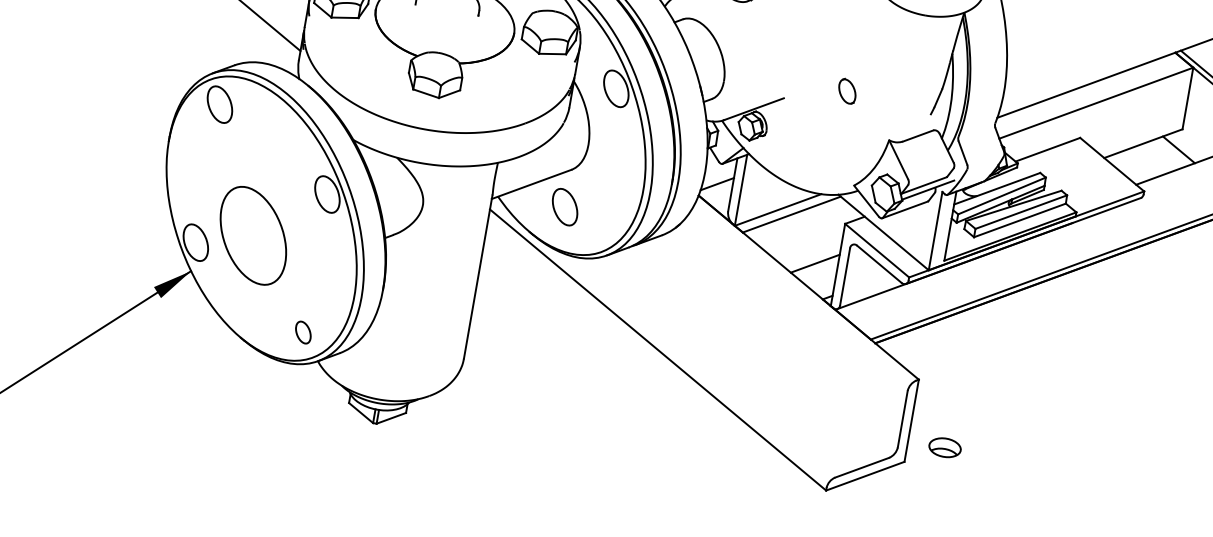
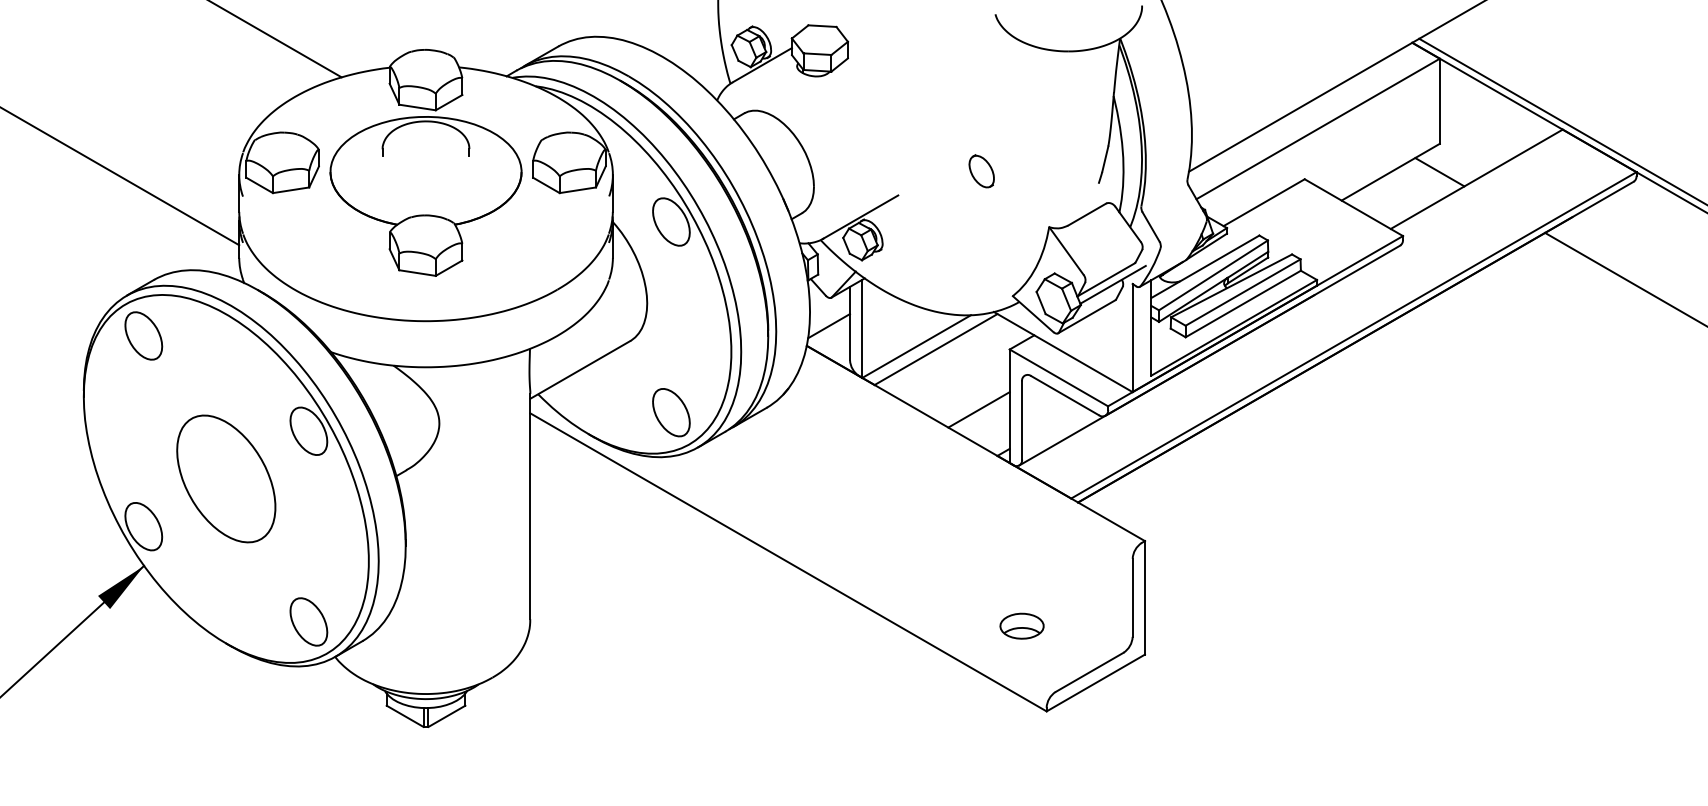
part: (565, 207) -> (671, 412), moved
part: (253, 235) -> (226, 478), moved
part: (303, 332) -> (308, 621), size x1.67
part: (944, 447) -> (1021, 625), moved

